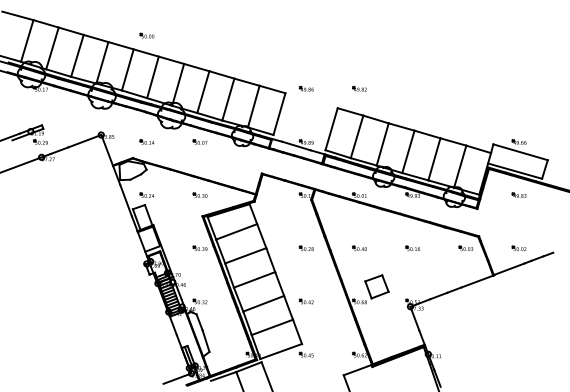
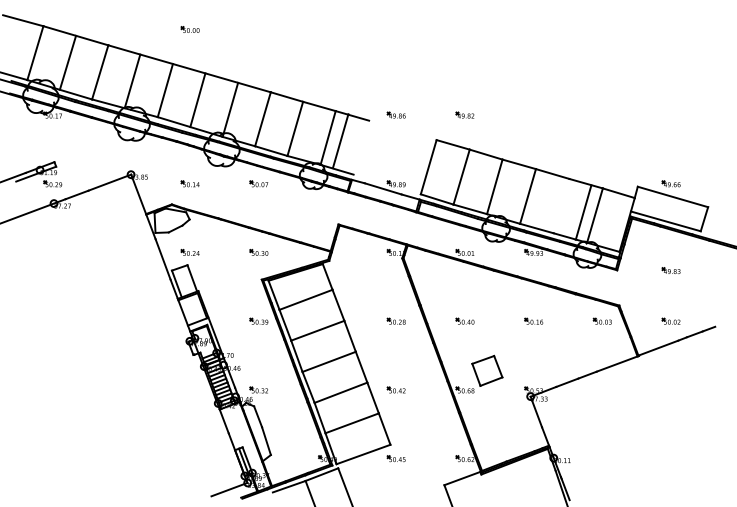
part: (146, 35) -> (189, 29), moved
line: (279, 113) -> (340, 140), moved
line: (434, 159) -> (583, 212), moved
part: (518, 194) -> (670, 269), moved

